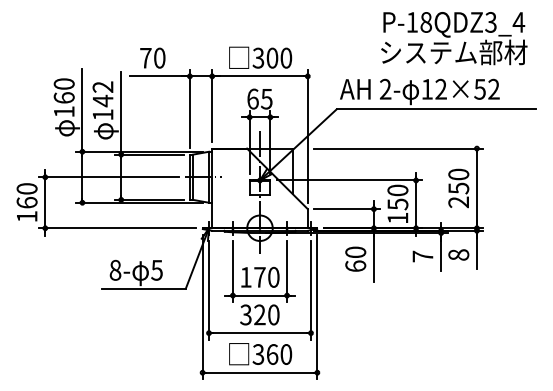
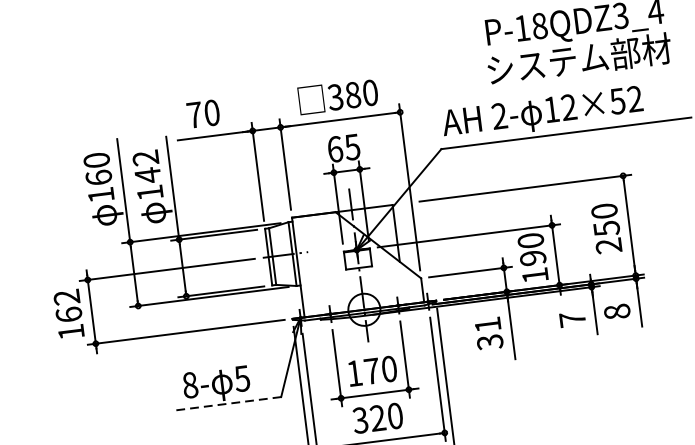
text: (272, 58) -> (353, 95), 300 -> 380
text: (26, 188) -> (66, 296), 160 -> 162
text: (397, 204) -> (532, 258), 150 -> 190
text: (355, 259) -> (488, 333), 60 -> 31
line: (143, 288) -> (228, 403), solid -> dashed

